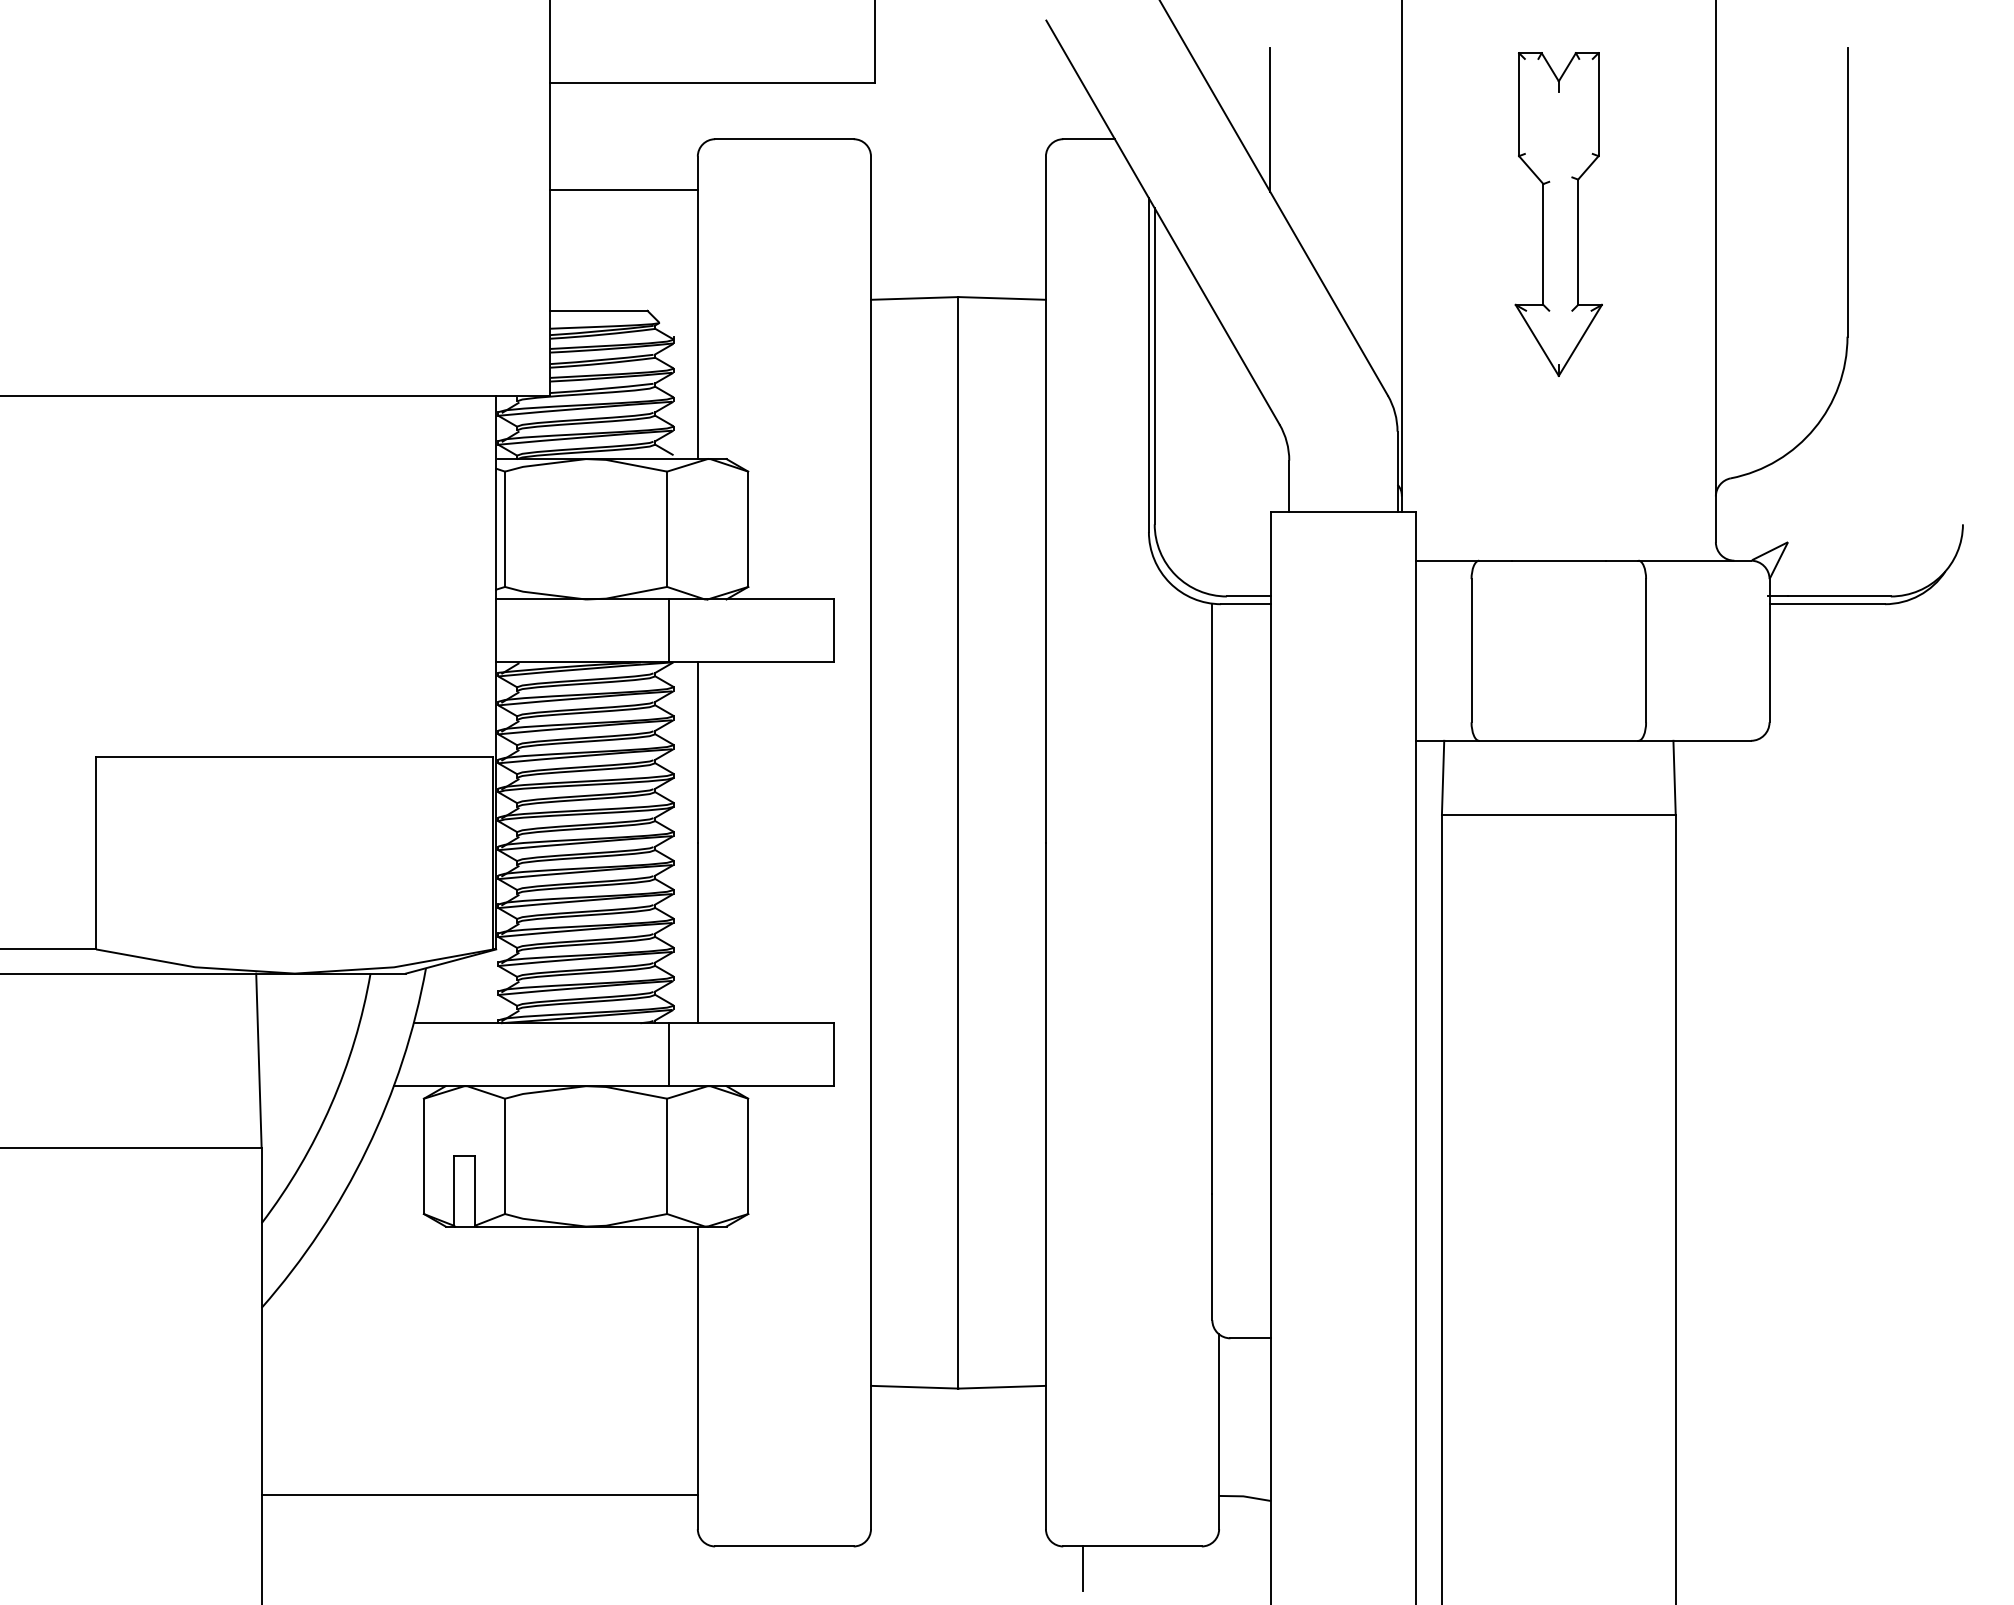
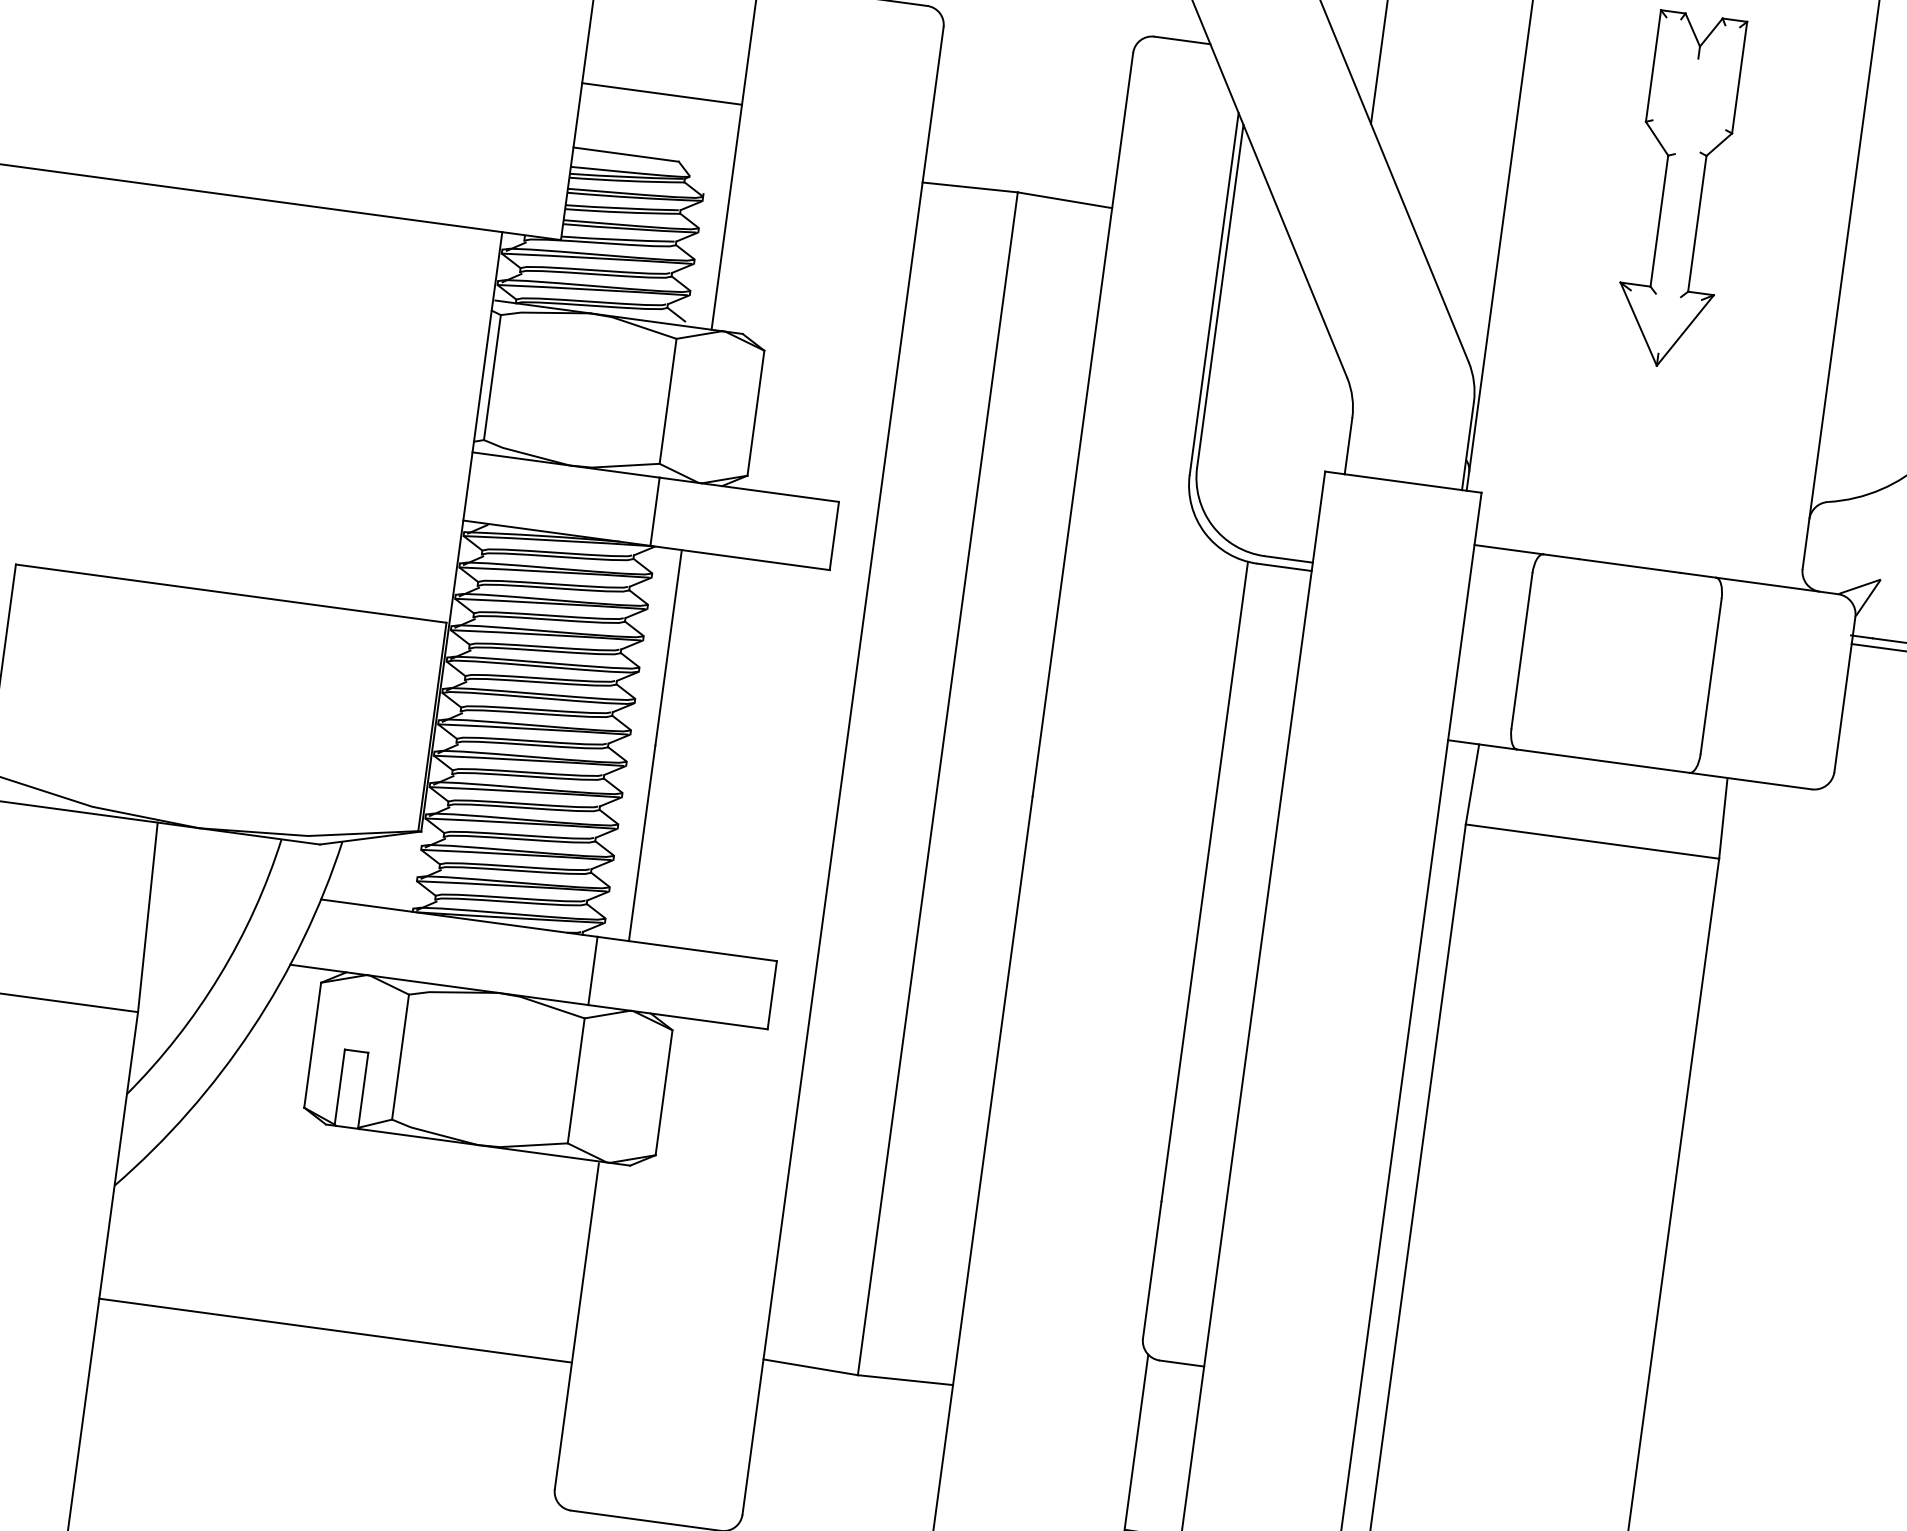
line: (623, 190) -> (661, 93), moved
line: (479, 1495) -> (335, 1330), moved

